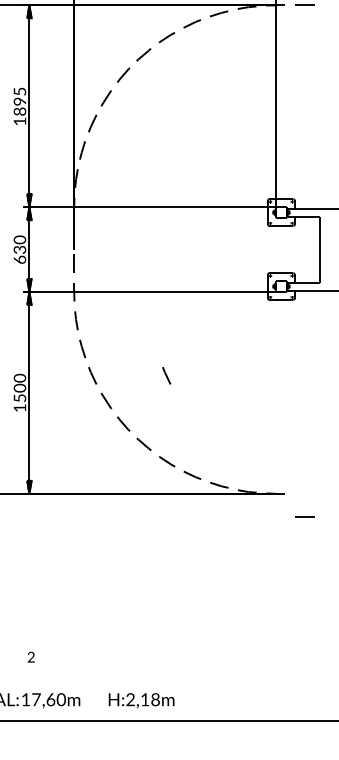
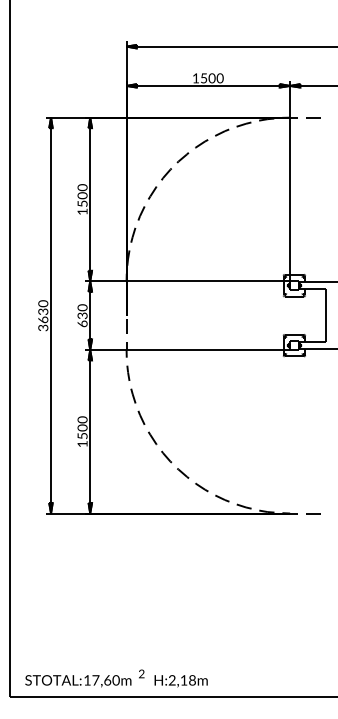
text: (19, 101) -> (82, 195), 1895 -> 1500
line: (166, 375) -> (201, 417), removed
line: (304, 517) -> (313, 513), moved
text: (30, 656) -> (141, 673), moved

